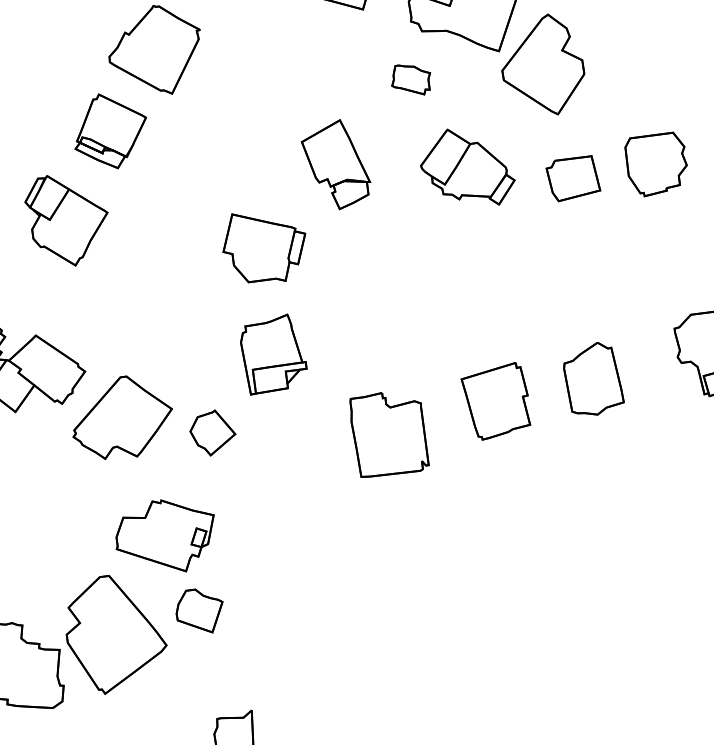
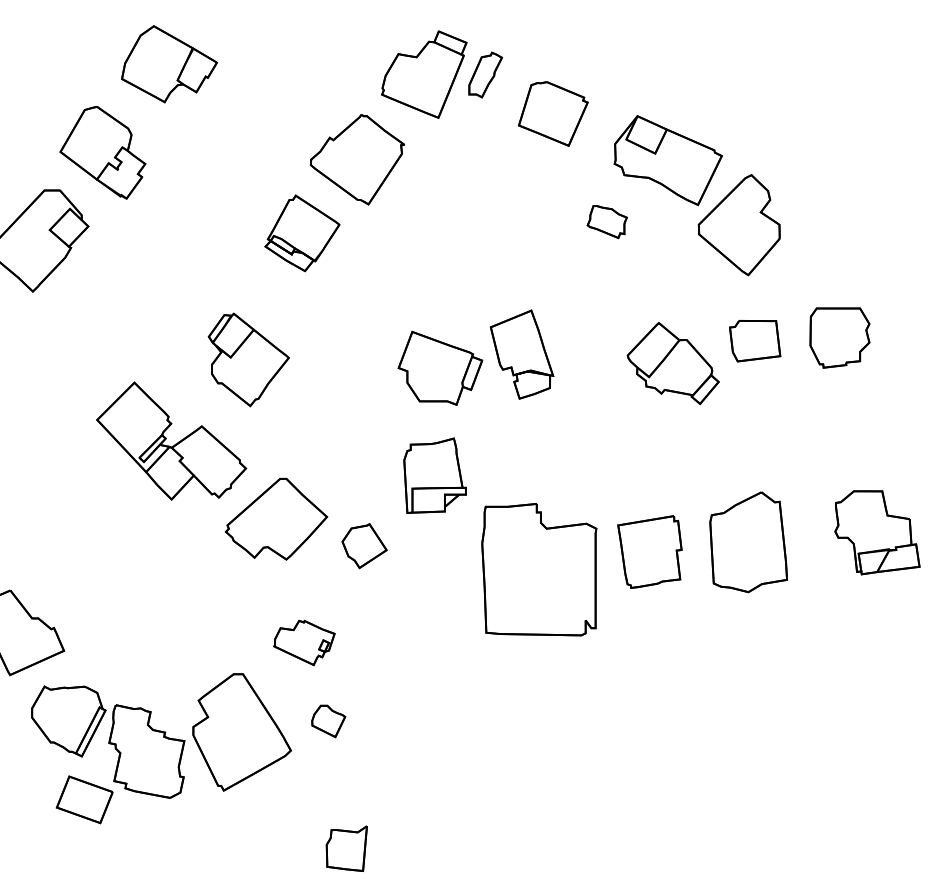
part: (335, 165) -> (521, 354), moved
part: (466, 168) -> (672, 363), moved
part: (67, 219) -> (248, 359), moved
part: (593, 379) -> (748, 542), size x1.4
part: (388, 433) -> (538, 569), size x1.6
part: (165, 536) -> (304, 642), size x0.6
part: (199, 611) -> (328, 721), size x0.7

